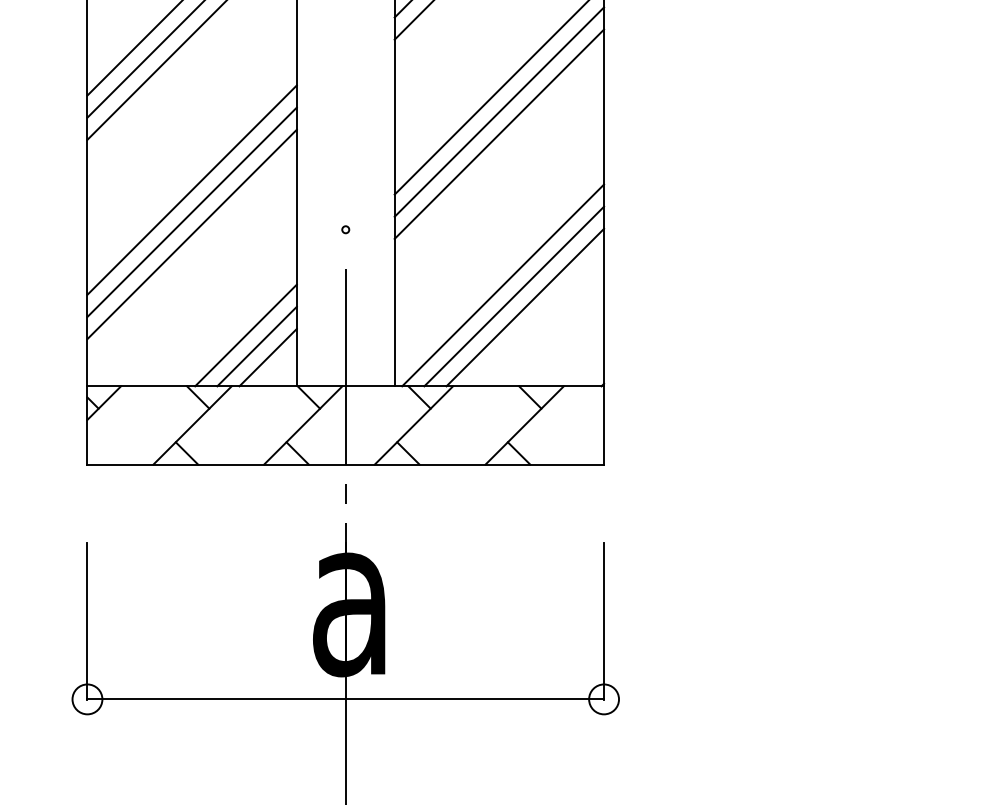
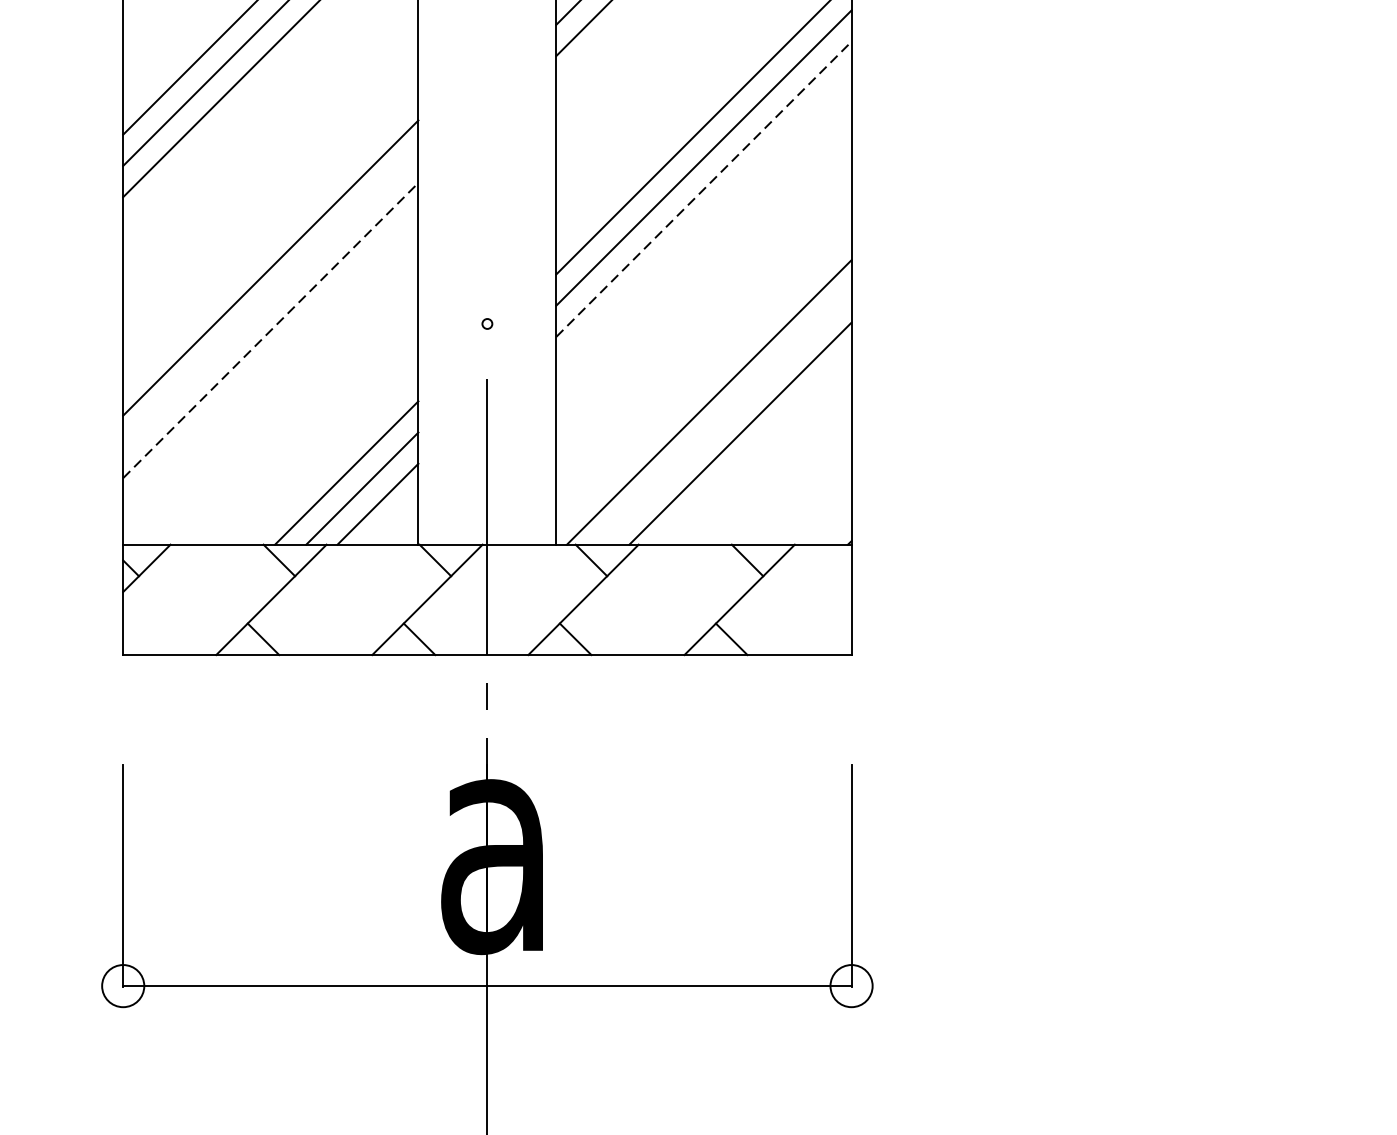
line: (499, 133) -> (704, 188), solid -> dashed
line: (191, 211) -> (269, 298), removed
line: (192, 234) -> (271, 330), solid -> dashed
line: (514, 296) -> (725, 418), removed

